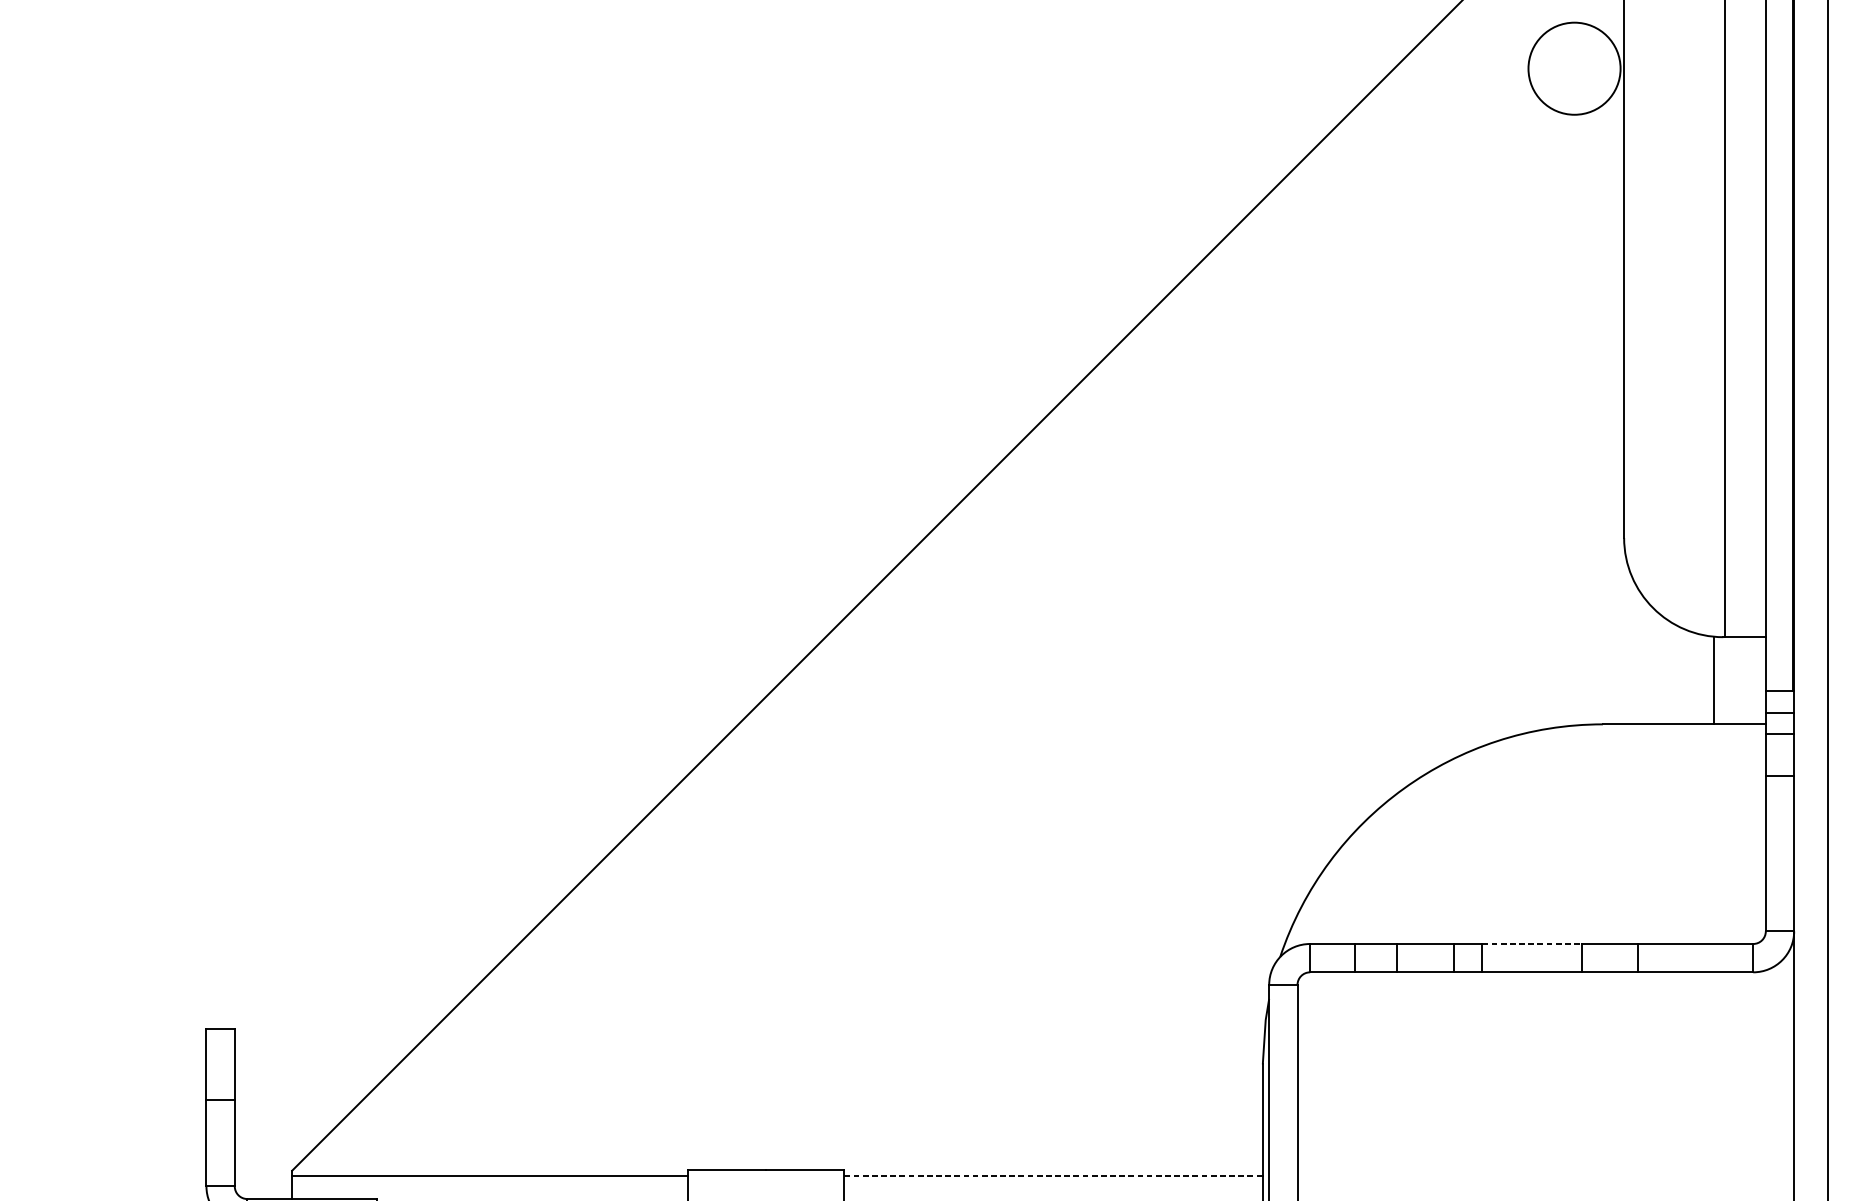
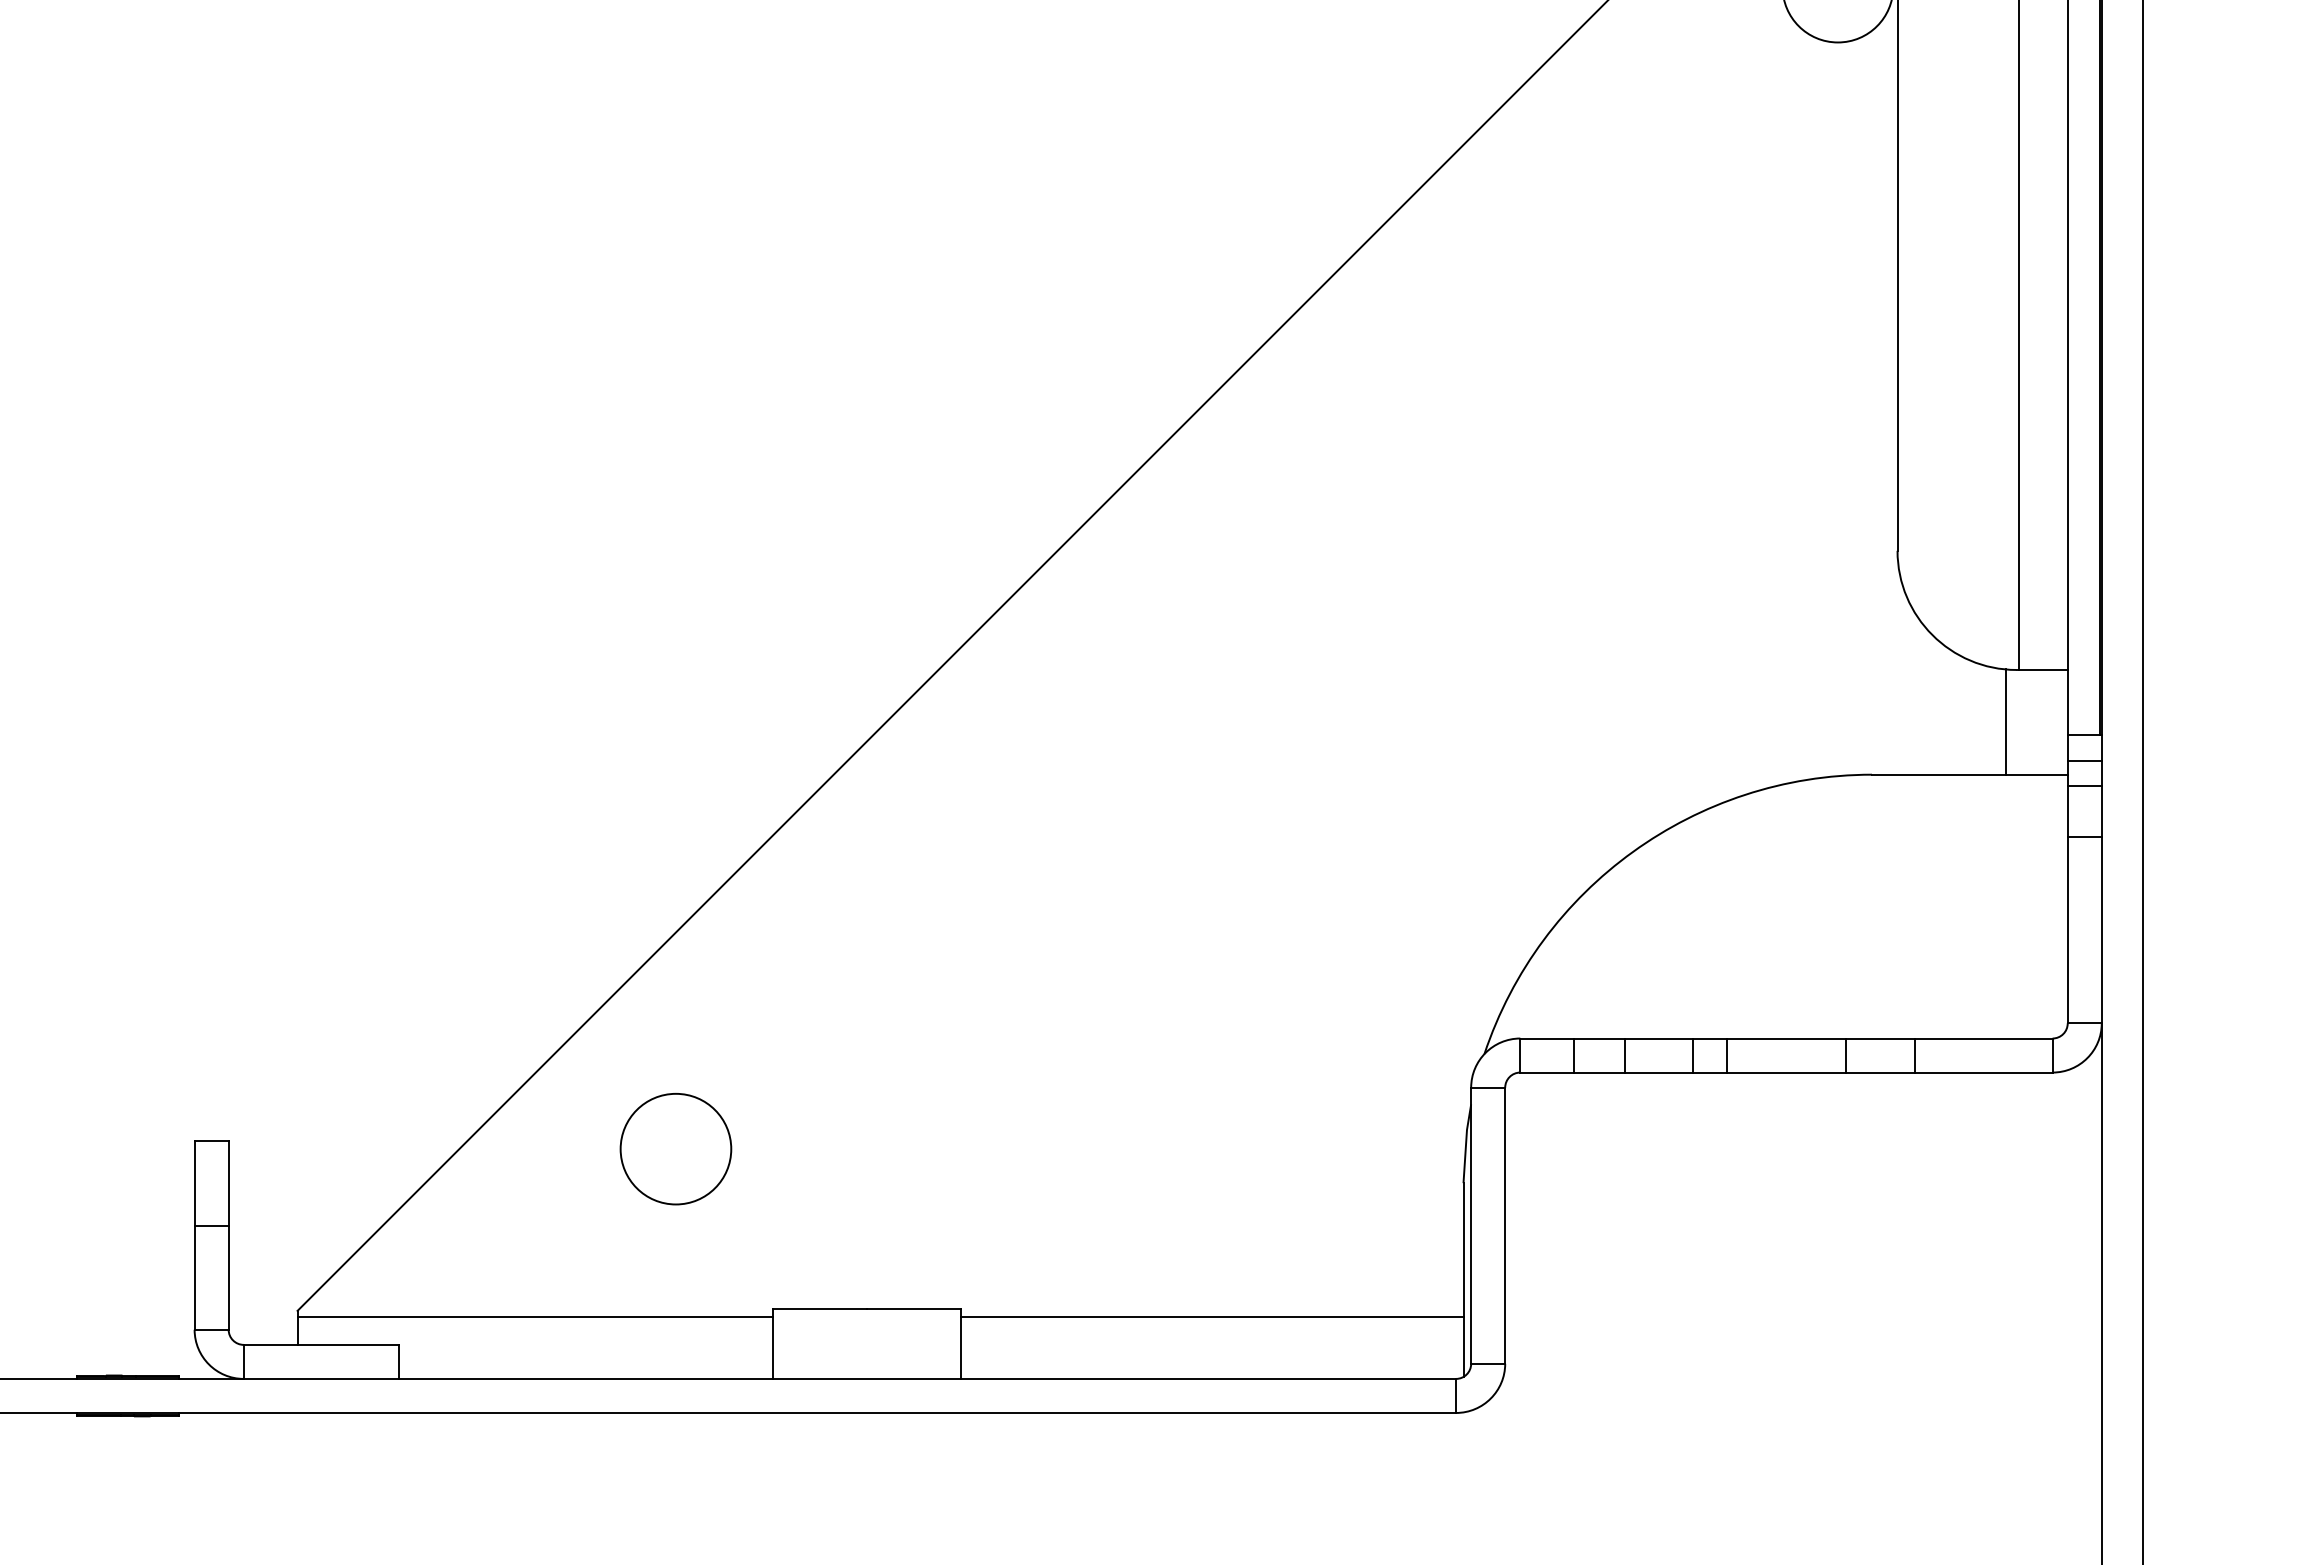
line: (1531, 943) -> (1786, 1038), dashed -> solid
circle: (606, 1036) -> (675, 1149), added
line: (1053, 1175) -> (1212, 1316), dashed -> solid

